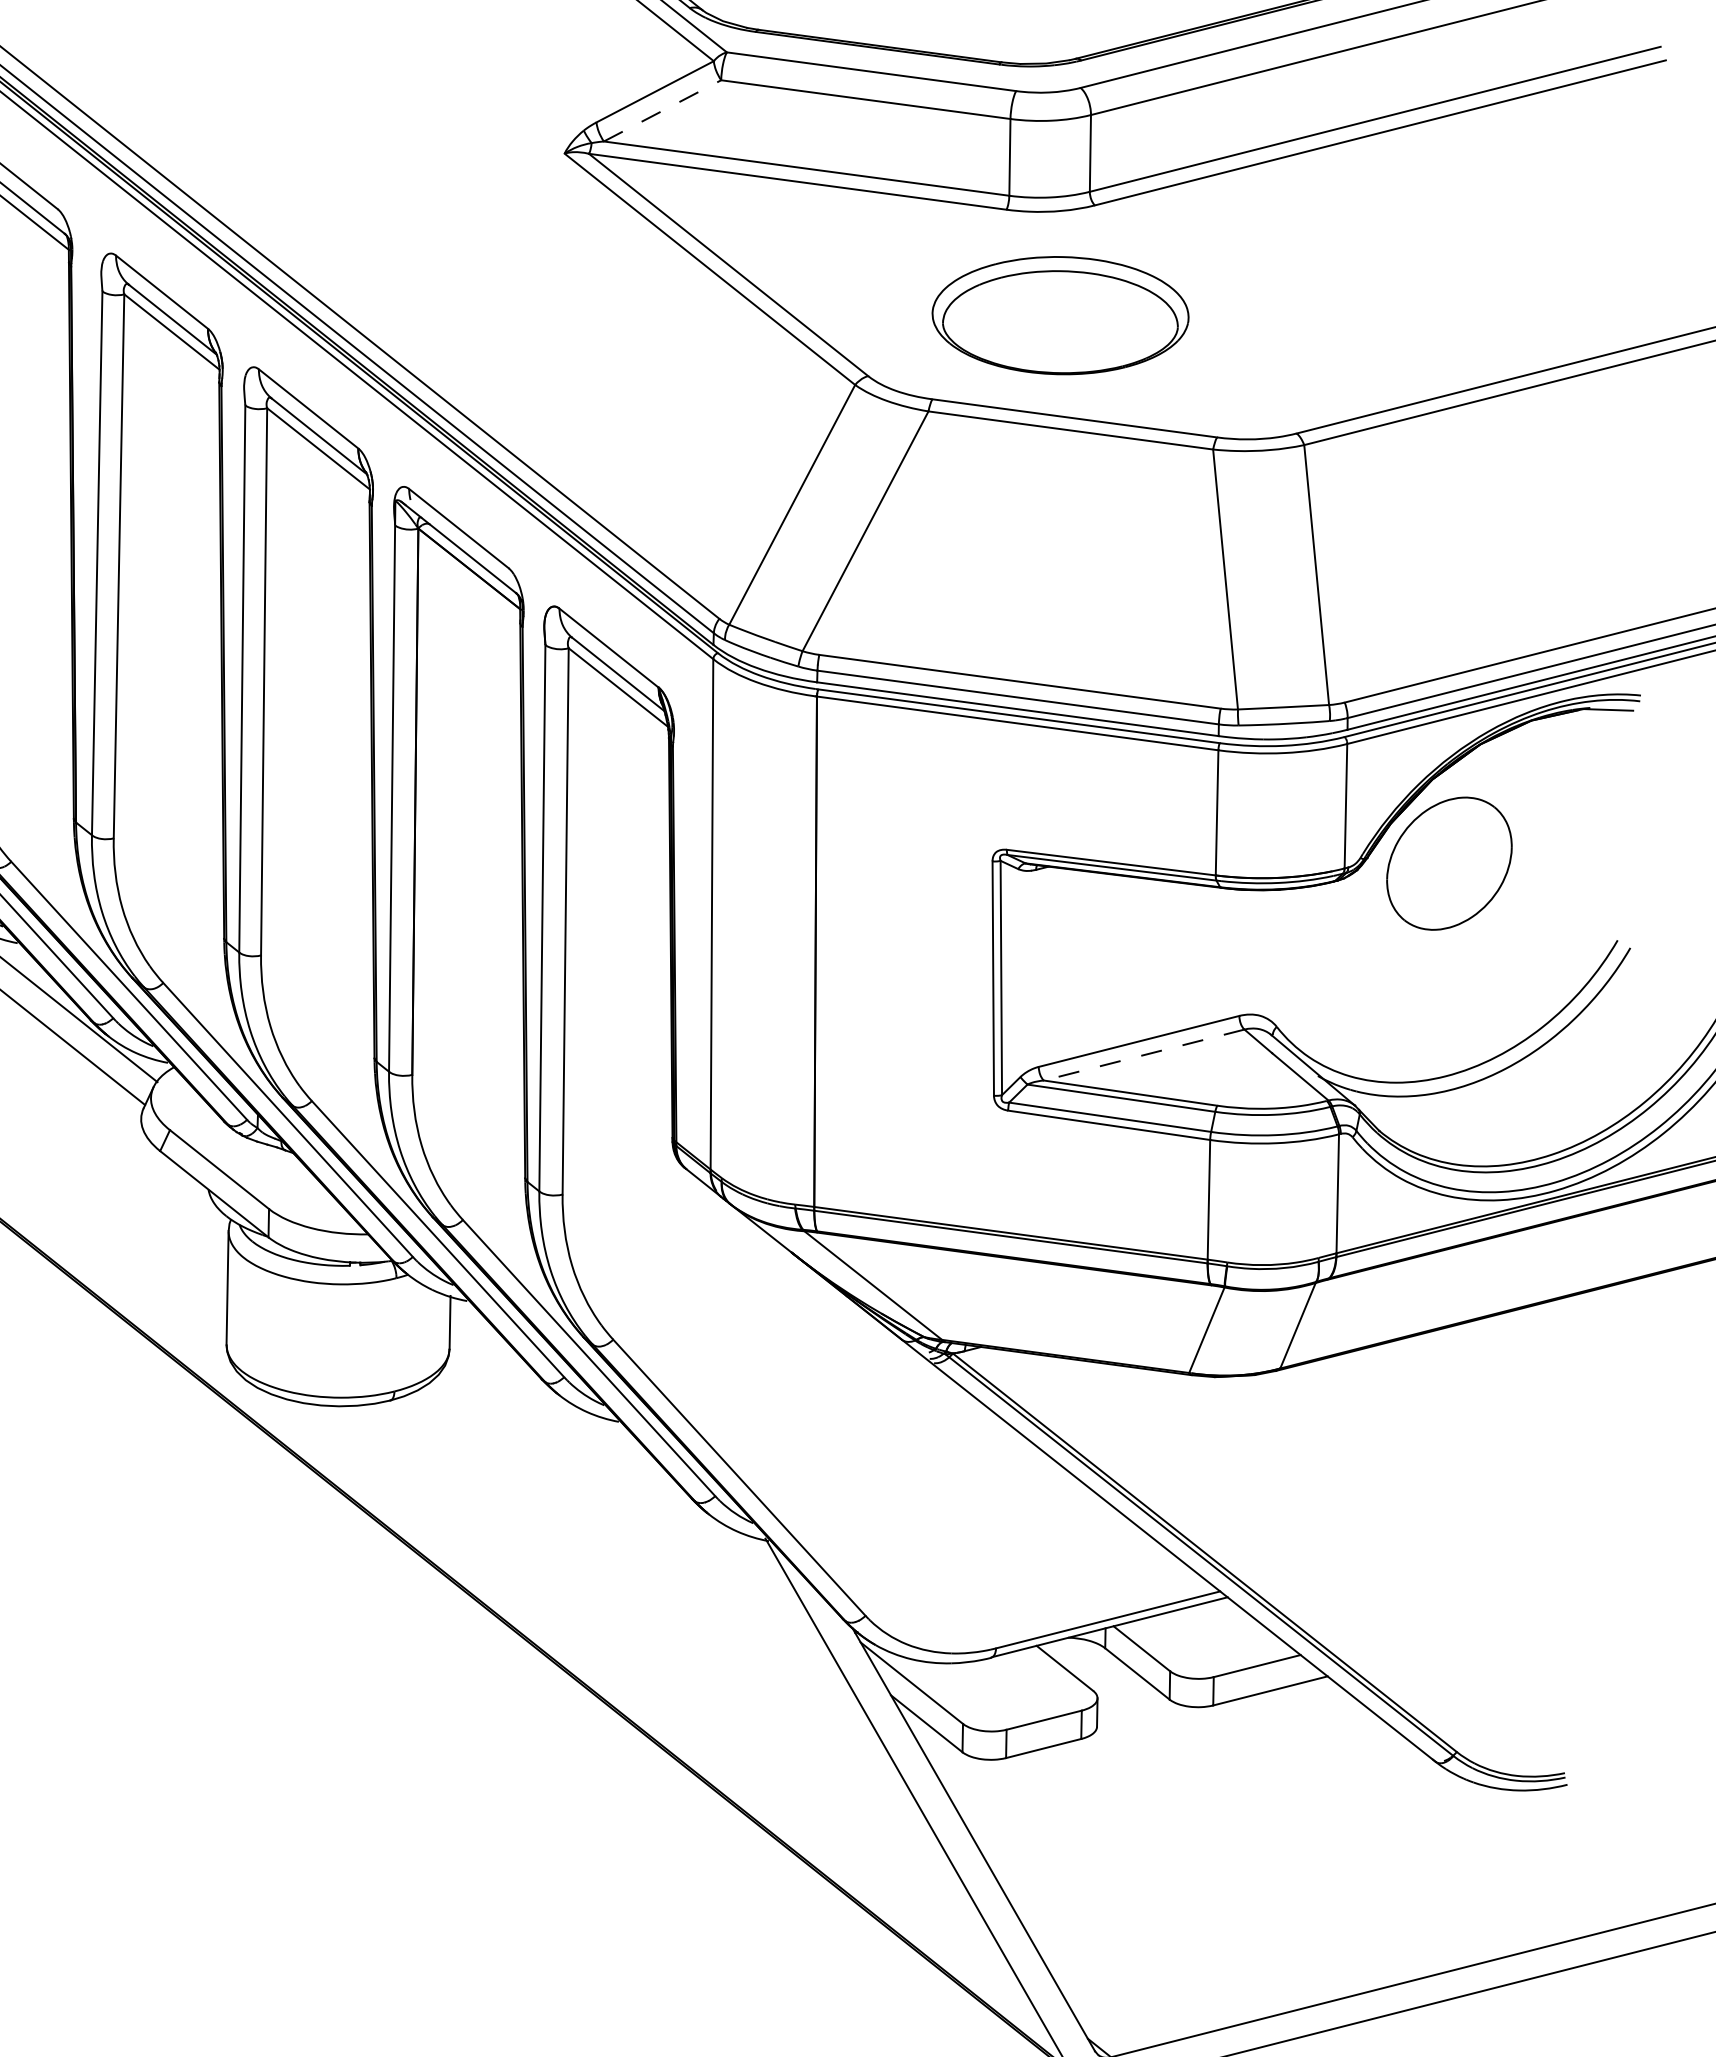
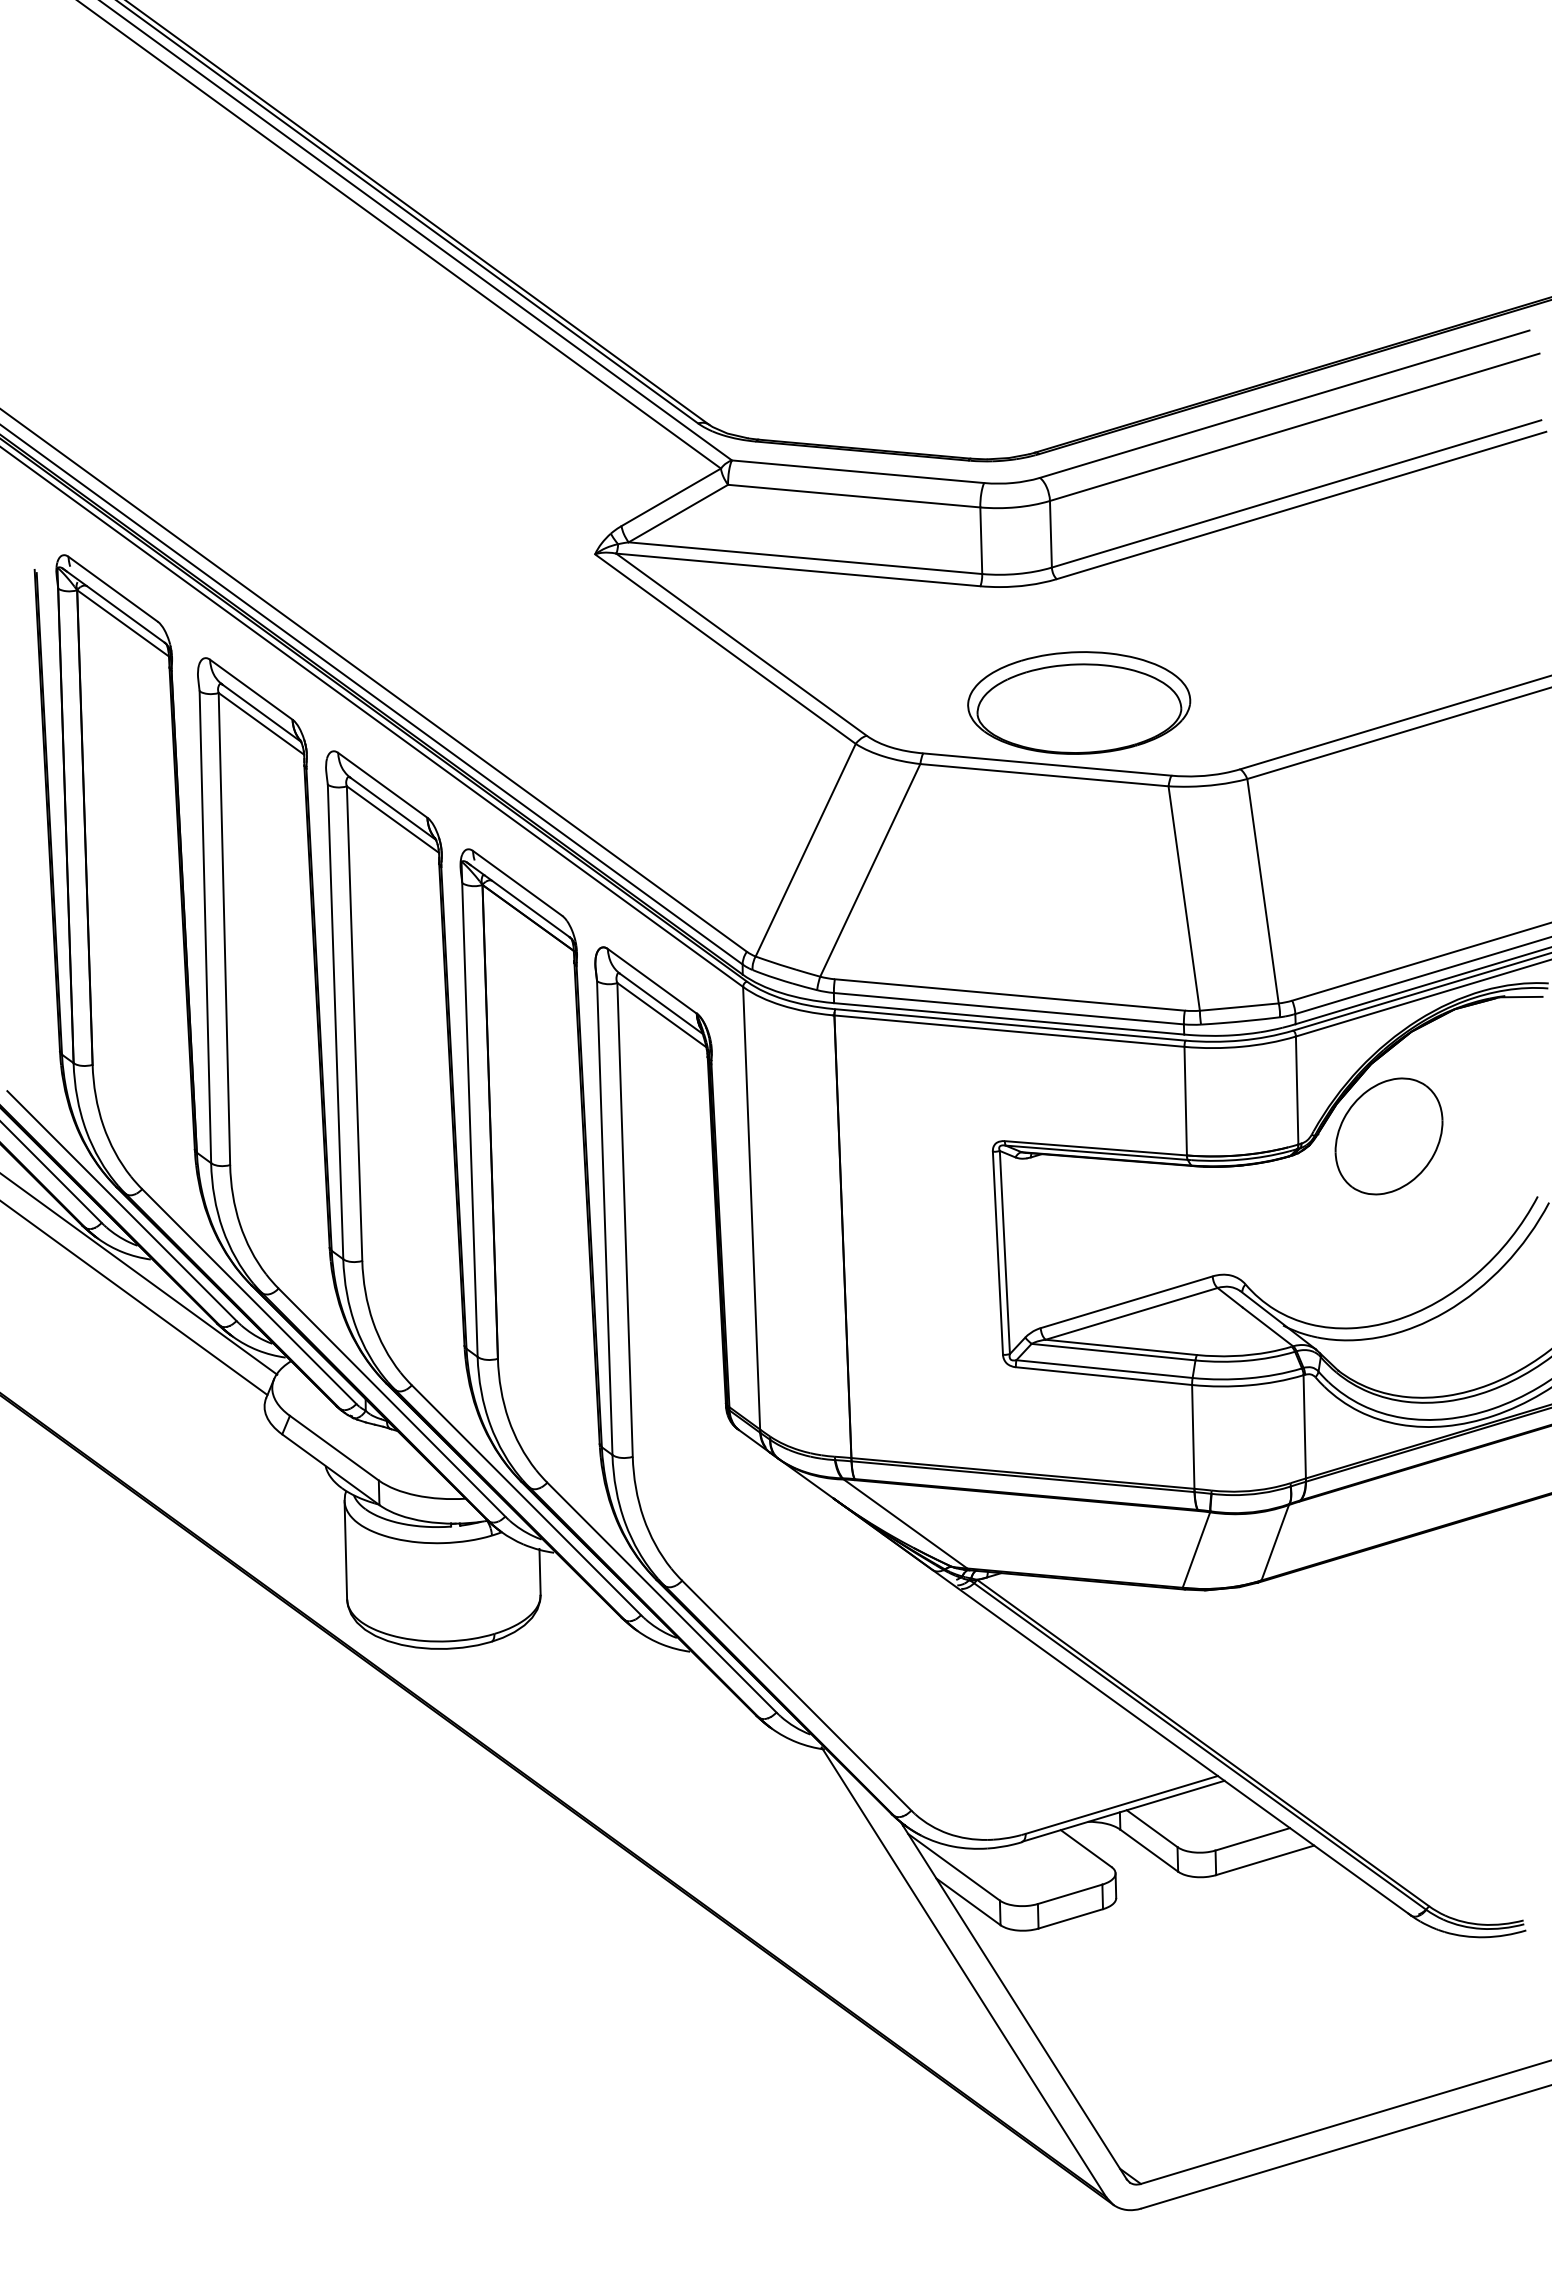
line: (662, 110) -> (678, 513), dashed -> solid
part: (1060, 315) -> (1079, 702), moved
line: (1144, 1054) -> (1131, 1313), dashed -> solid

